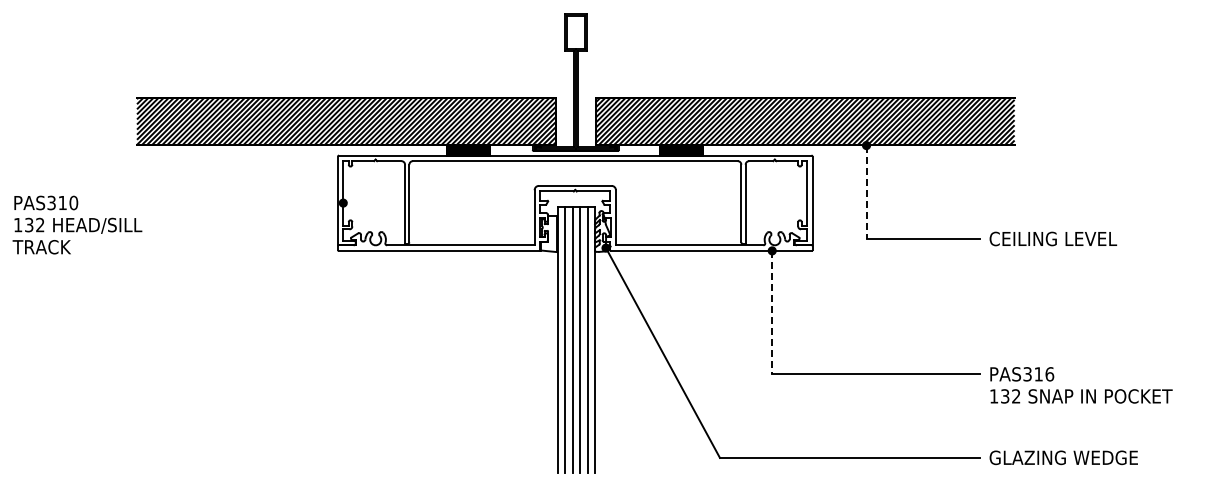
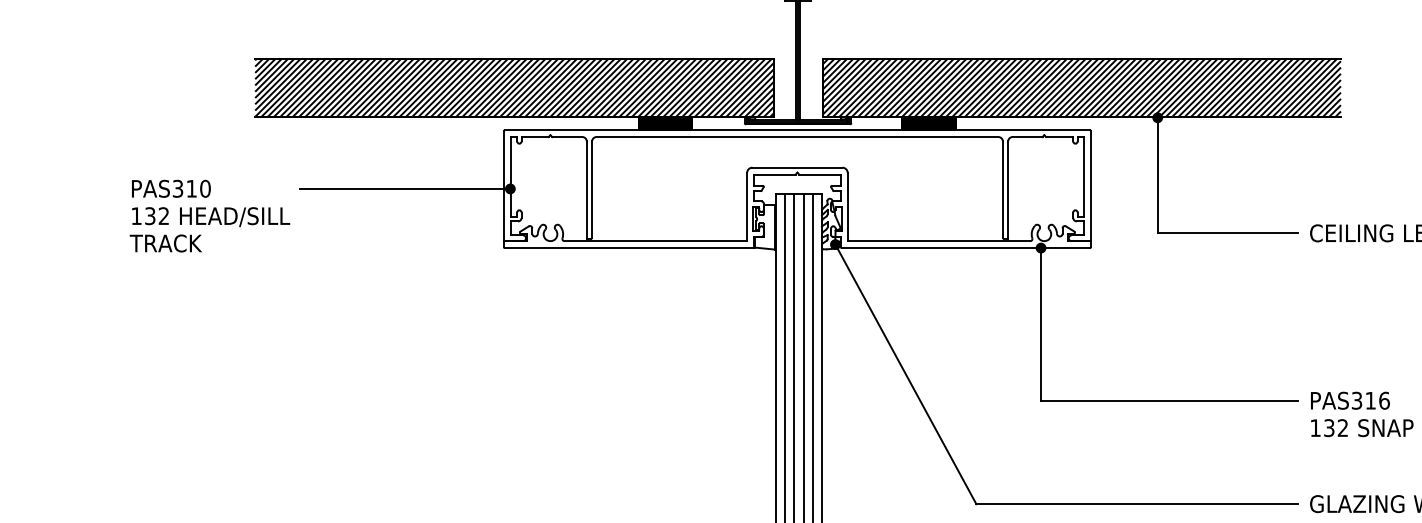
line: (866, 192) -> (1157, 175), dashed -> solid
line: (258, 203) -> (405, 189), added
text: (77, 224) -> (210, 215), moved
line: (772, 312) -> (1041, 324), dashed -> solid

